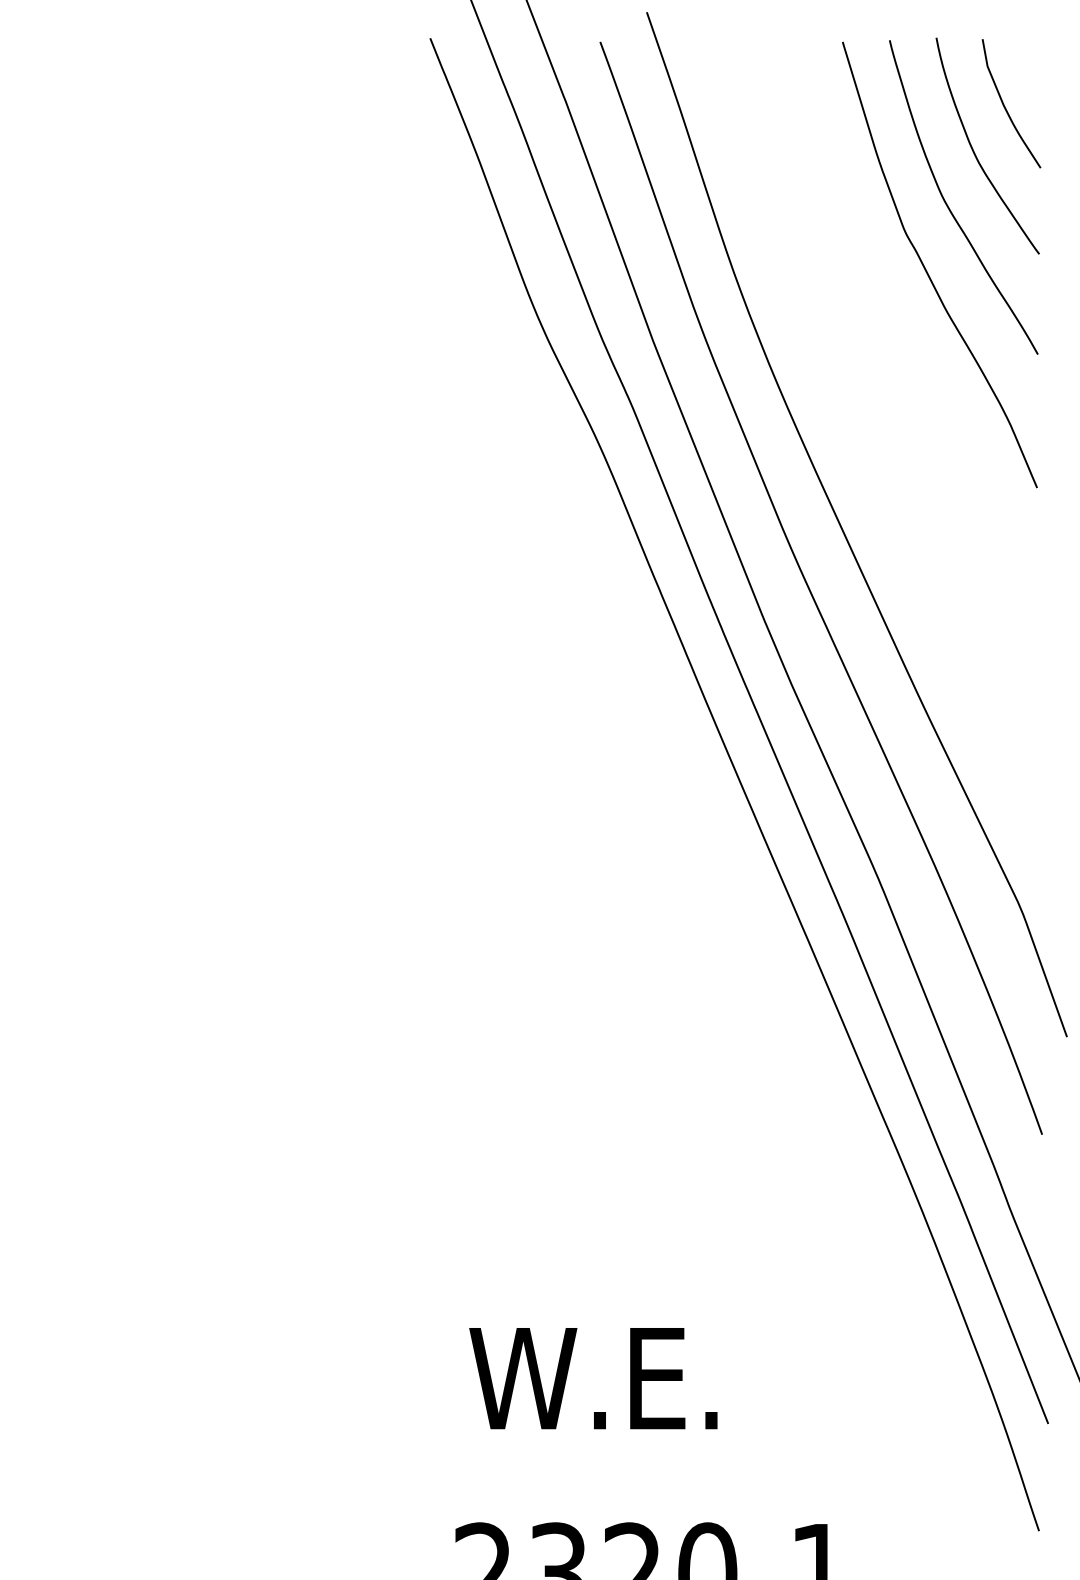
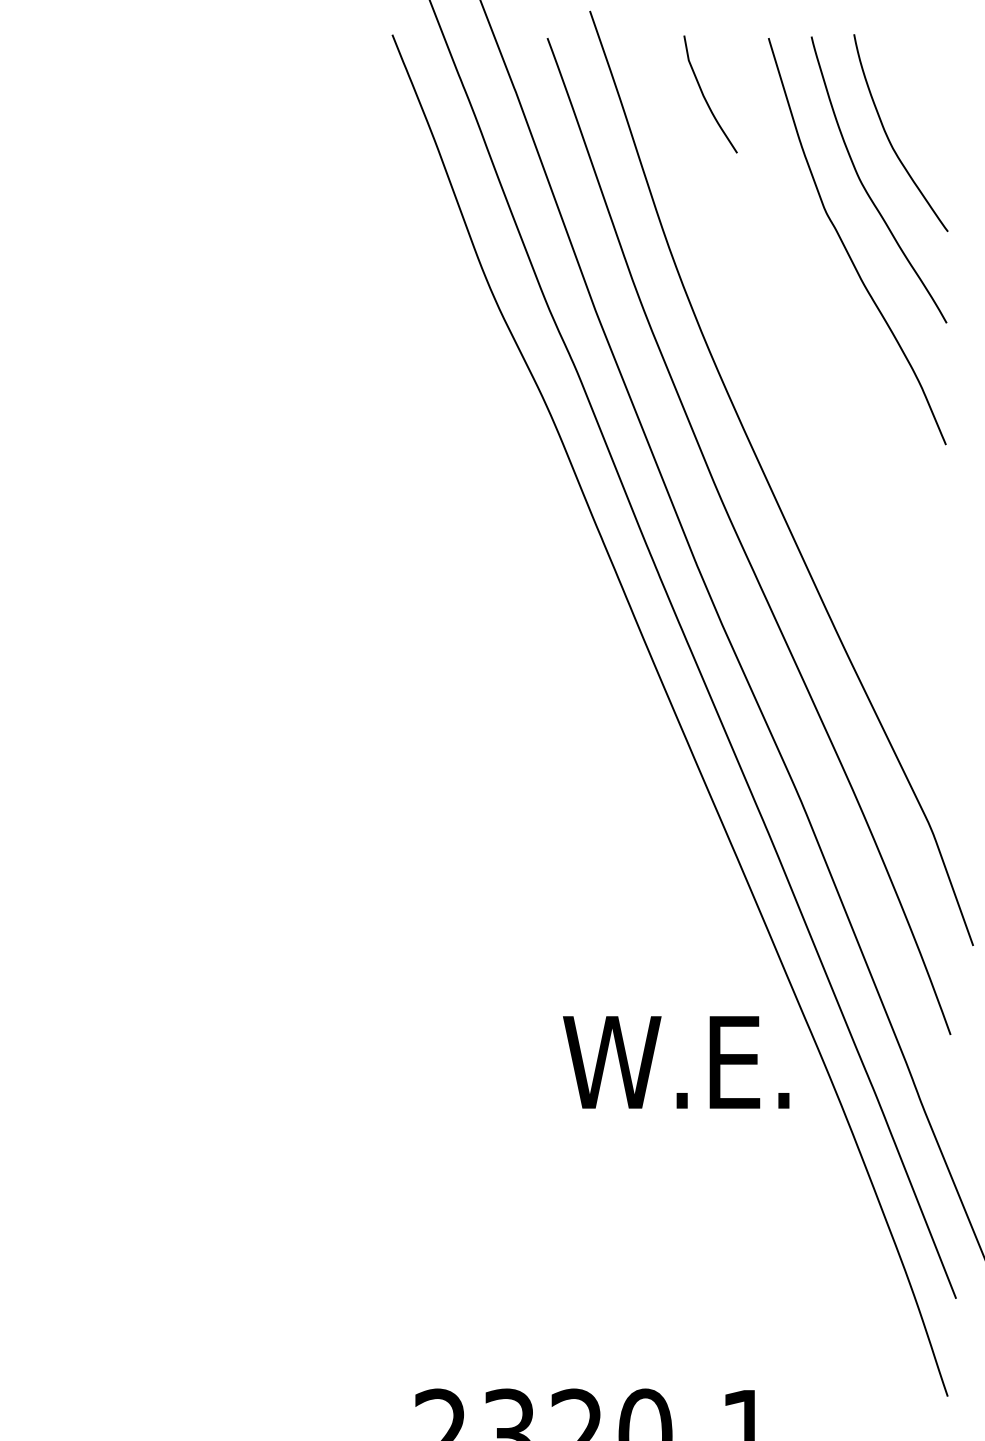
curve: (1005, 107) -> (705, 97), moved
text: (593, 1378) -> (676, 1062), moved

